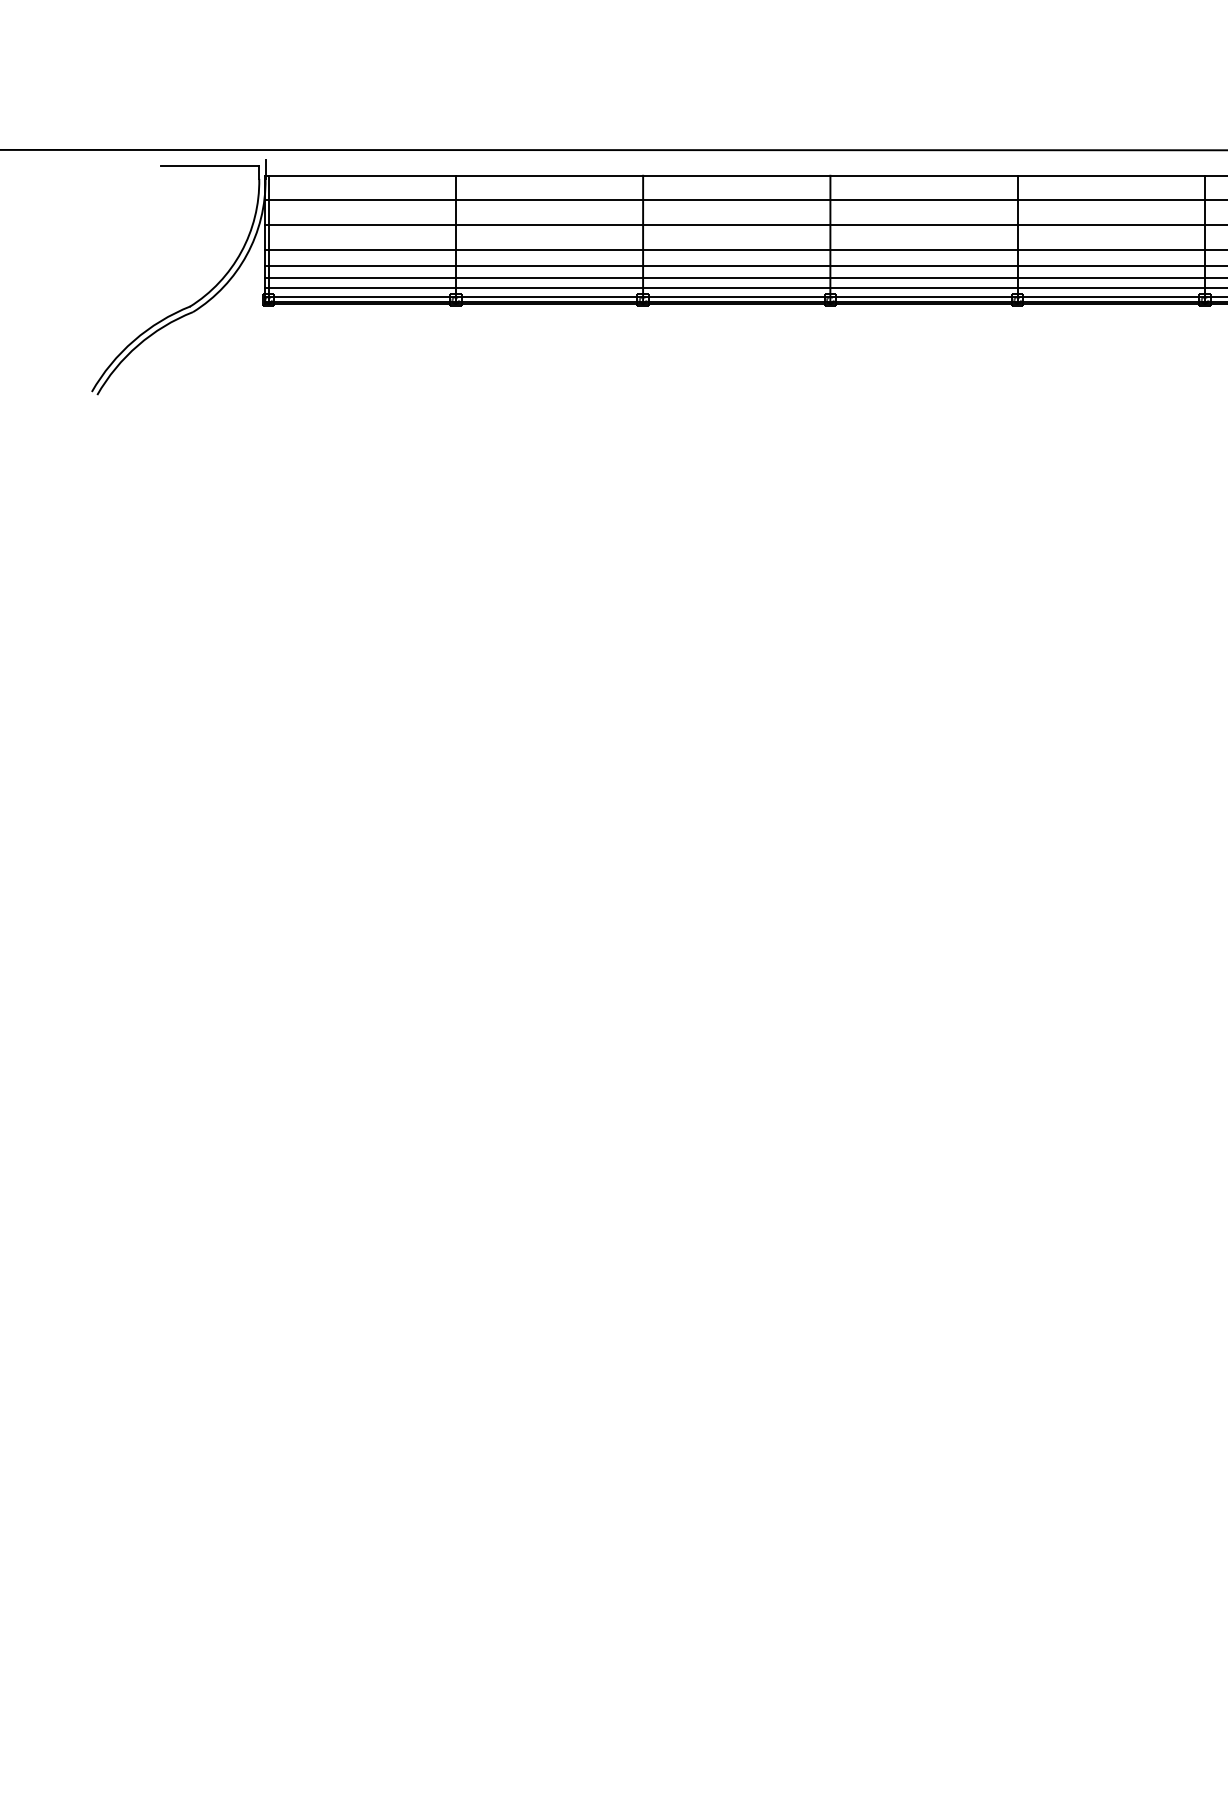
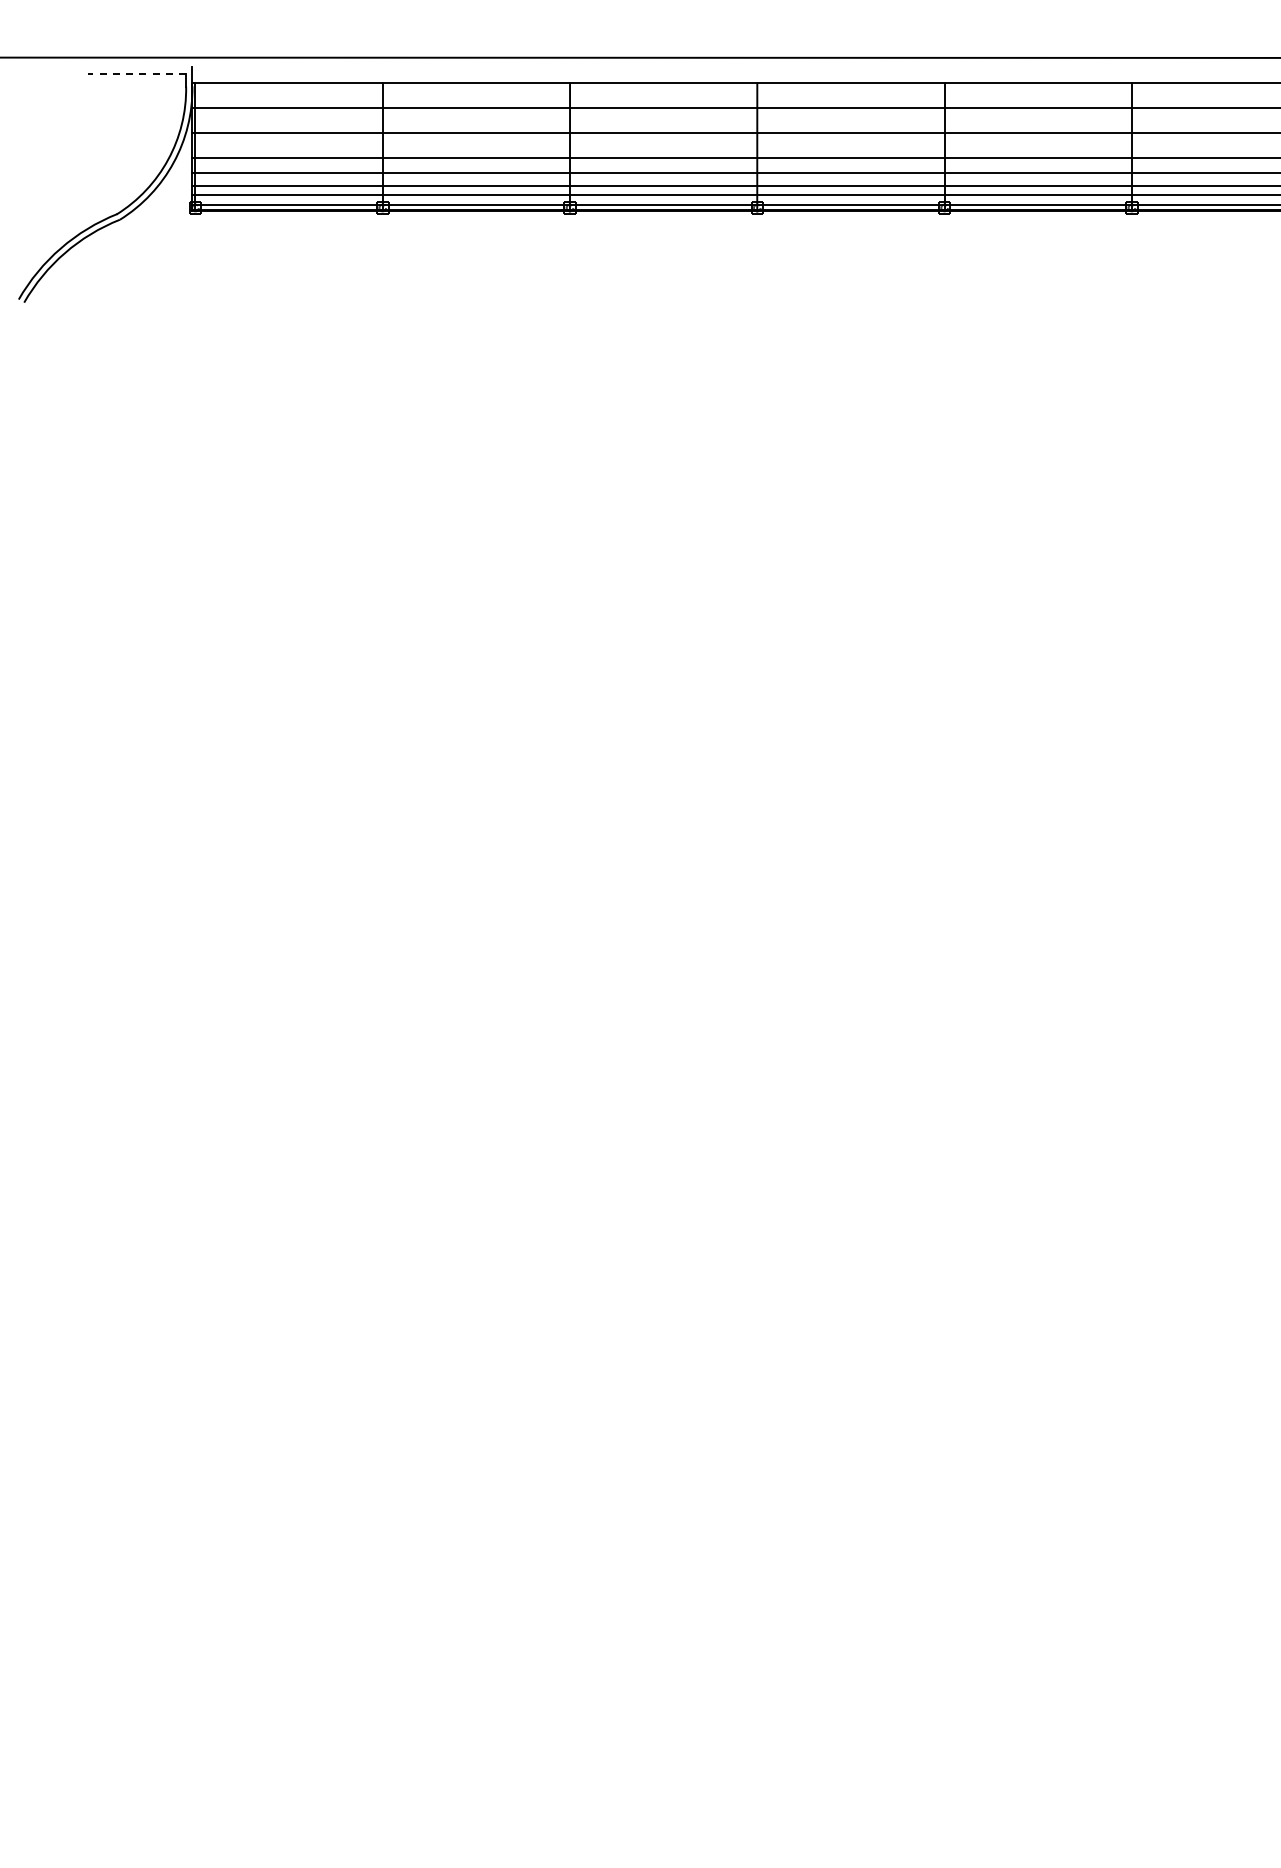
line: (209, 165) -> (136, 73), solid -> dashed

